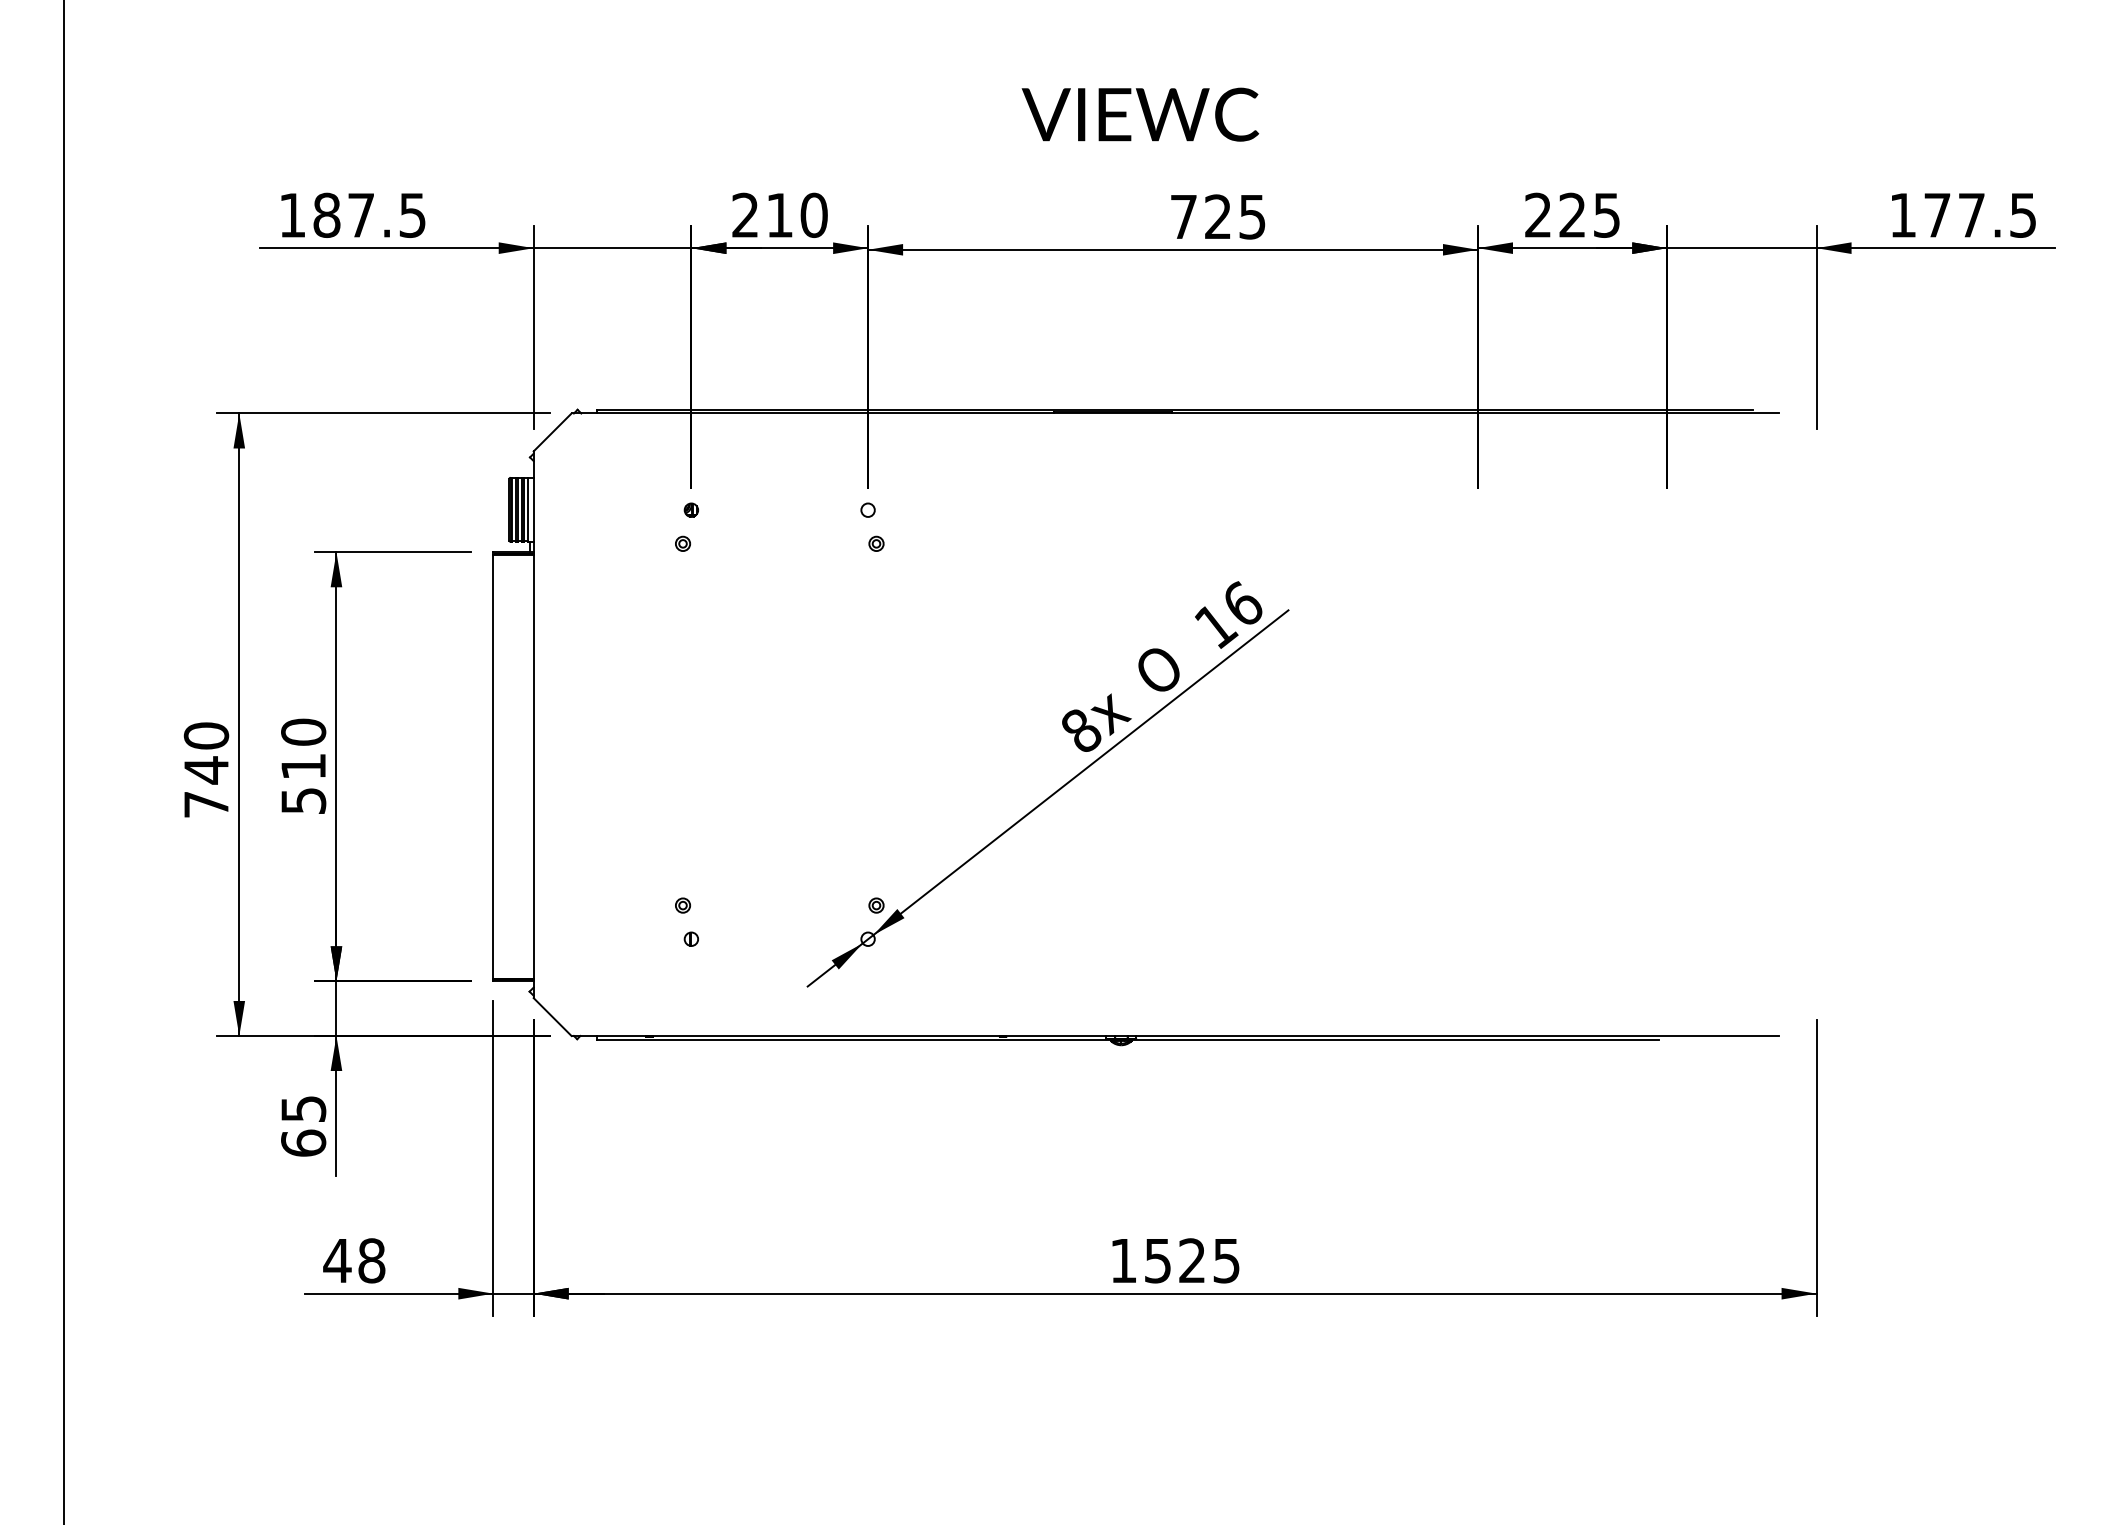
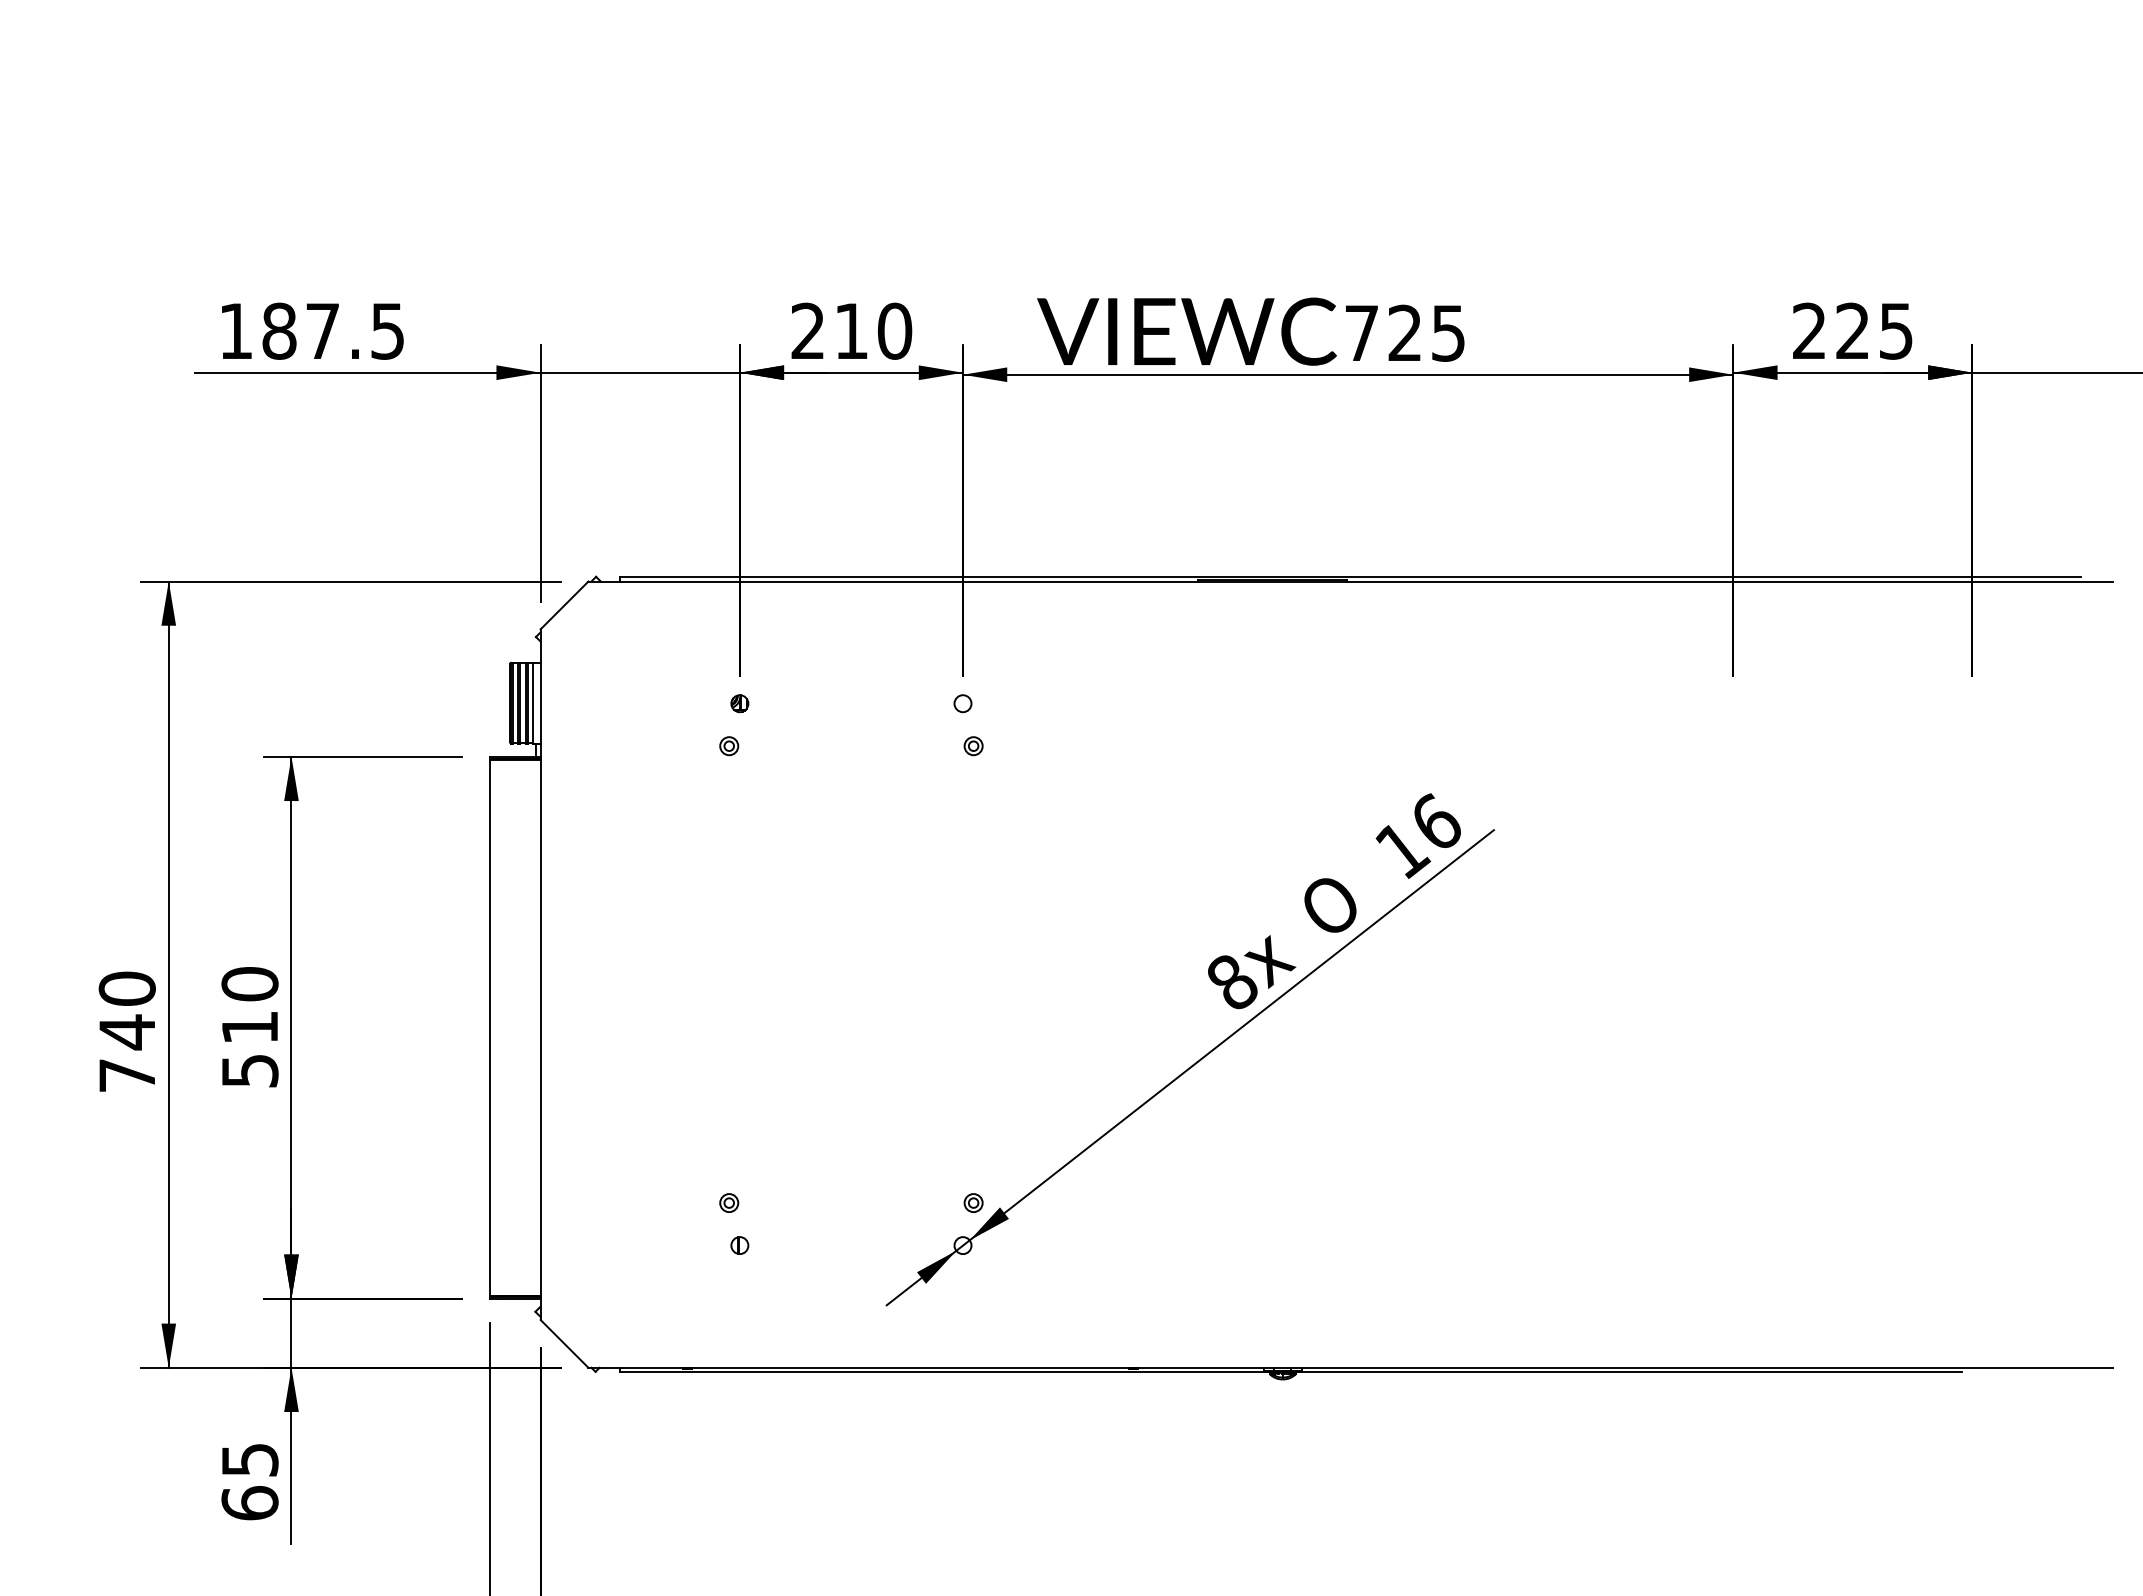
text: (1140, 114) -> (1187, 331), moved

